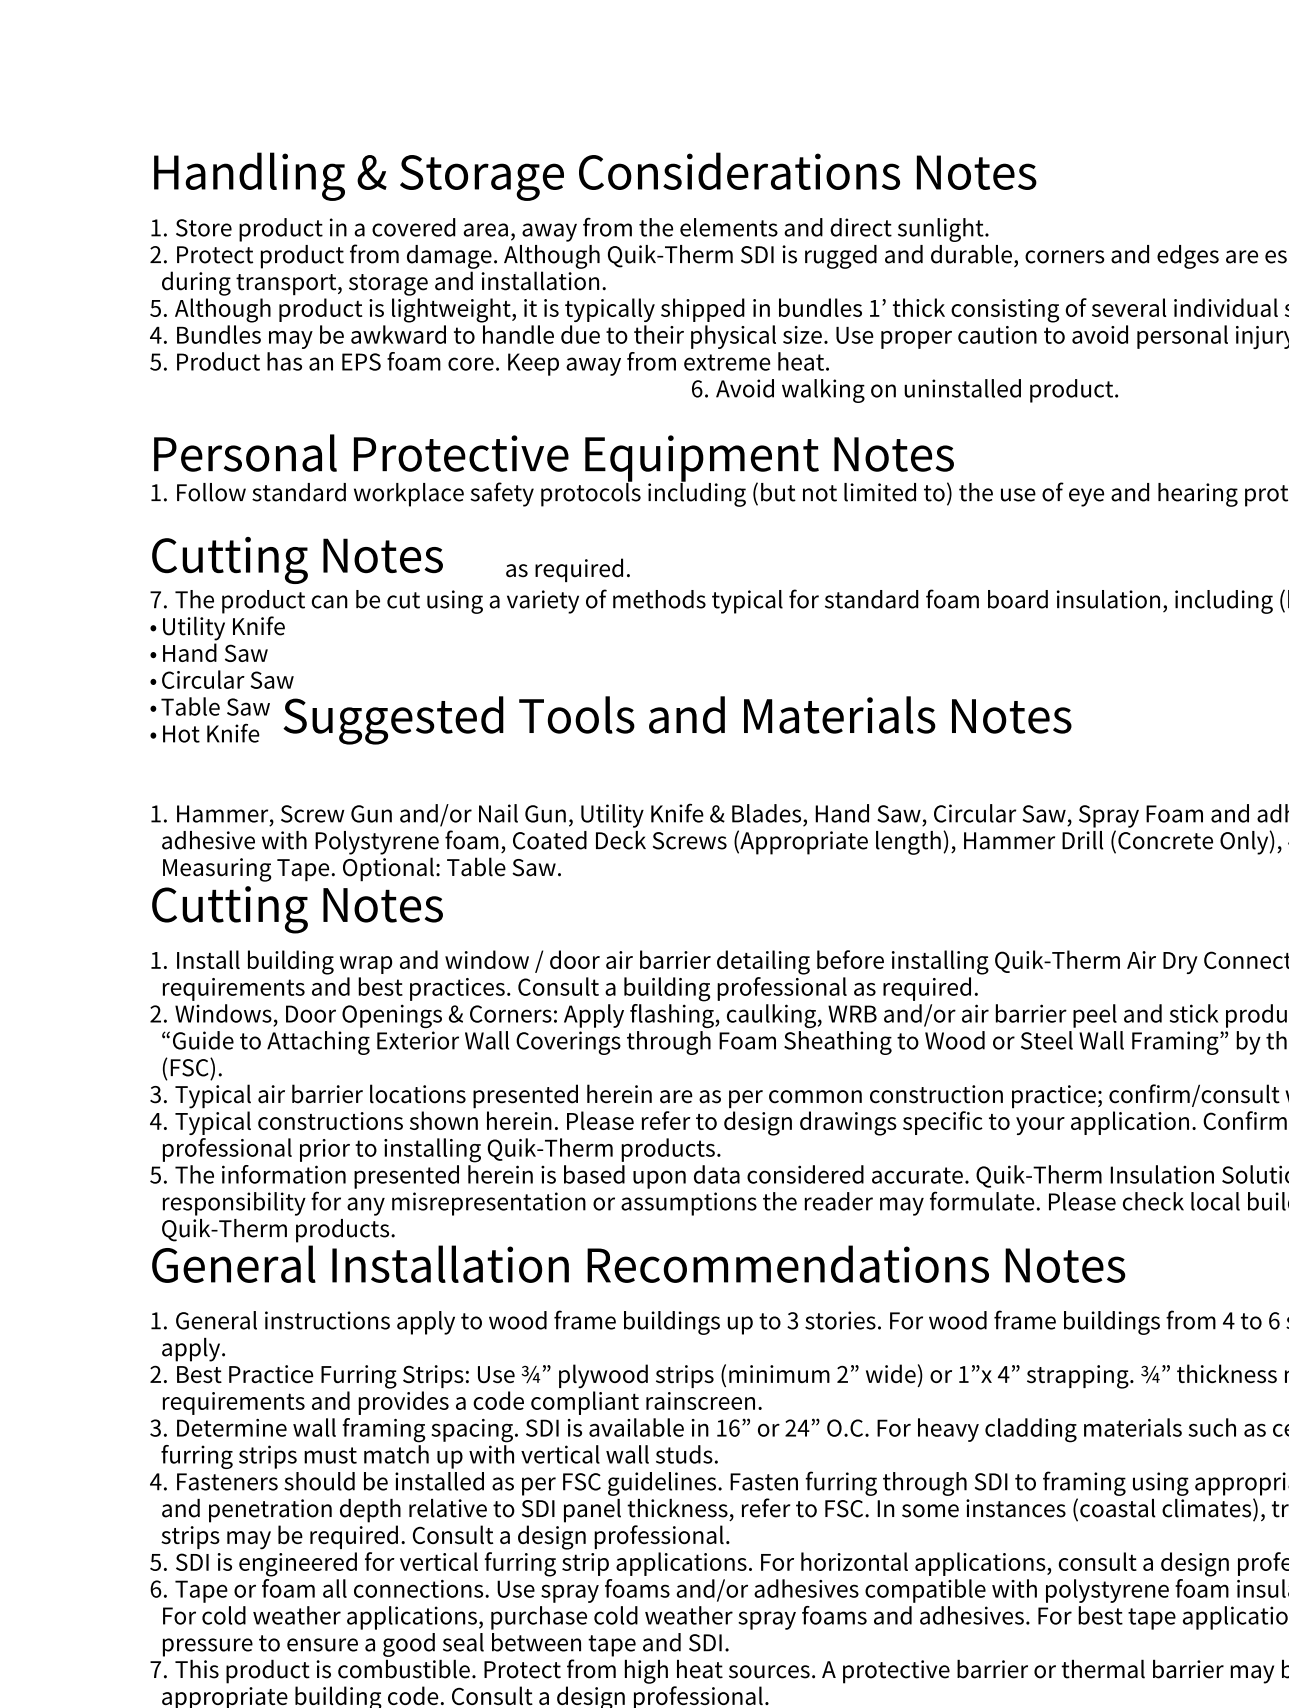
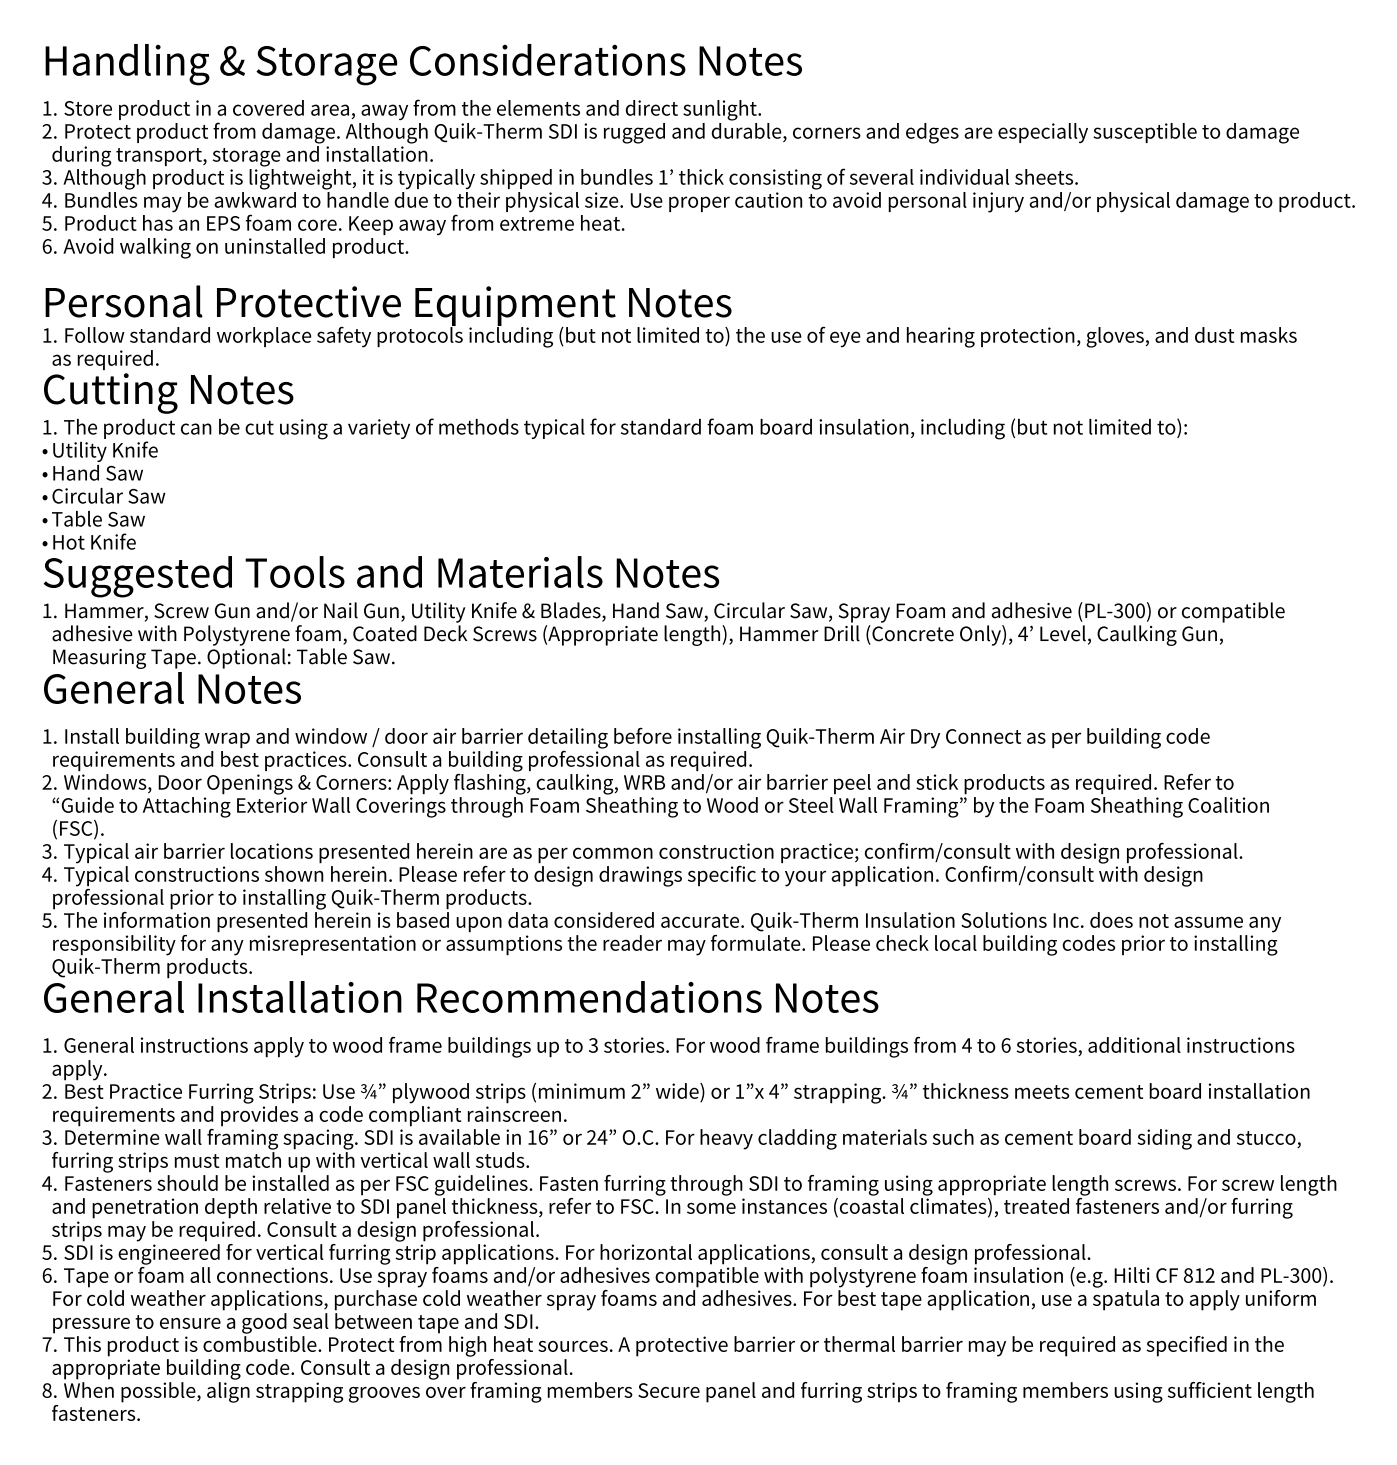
text: (156, 307) -> (47, 176), 5. -> 3.
text: (904, 391) -> (225, 248), moved
text: (567, 570) -> (105, 360), moved
text: (155, 600) -> (46, 427), 7. -> 1.
text: (677, 720) -> (381, 576), moved
text: (304, 909) -> (174, 692), Cutting Notes -> General Notes

